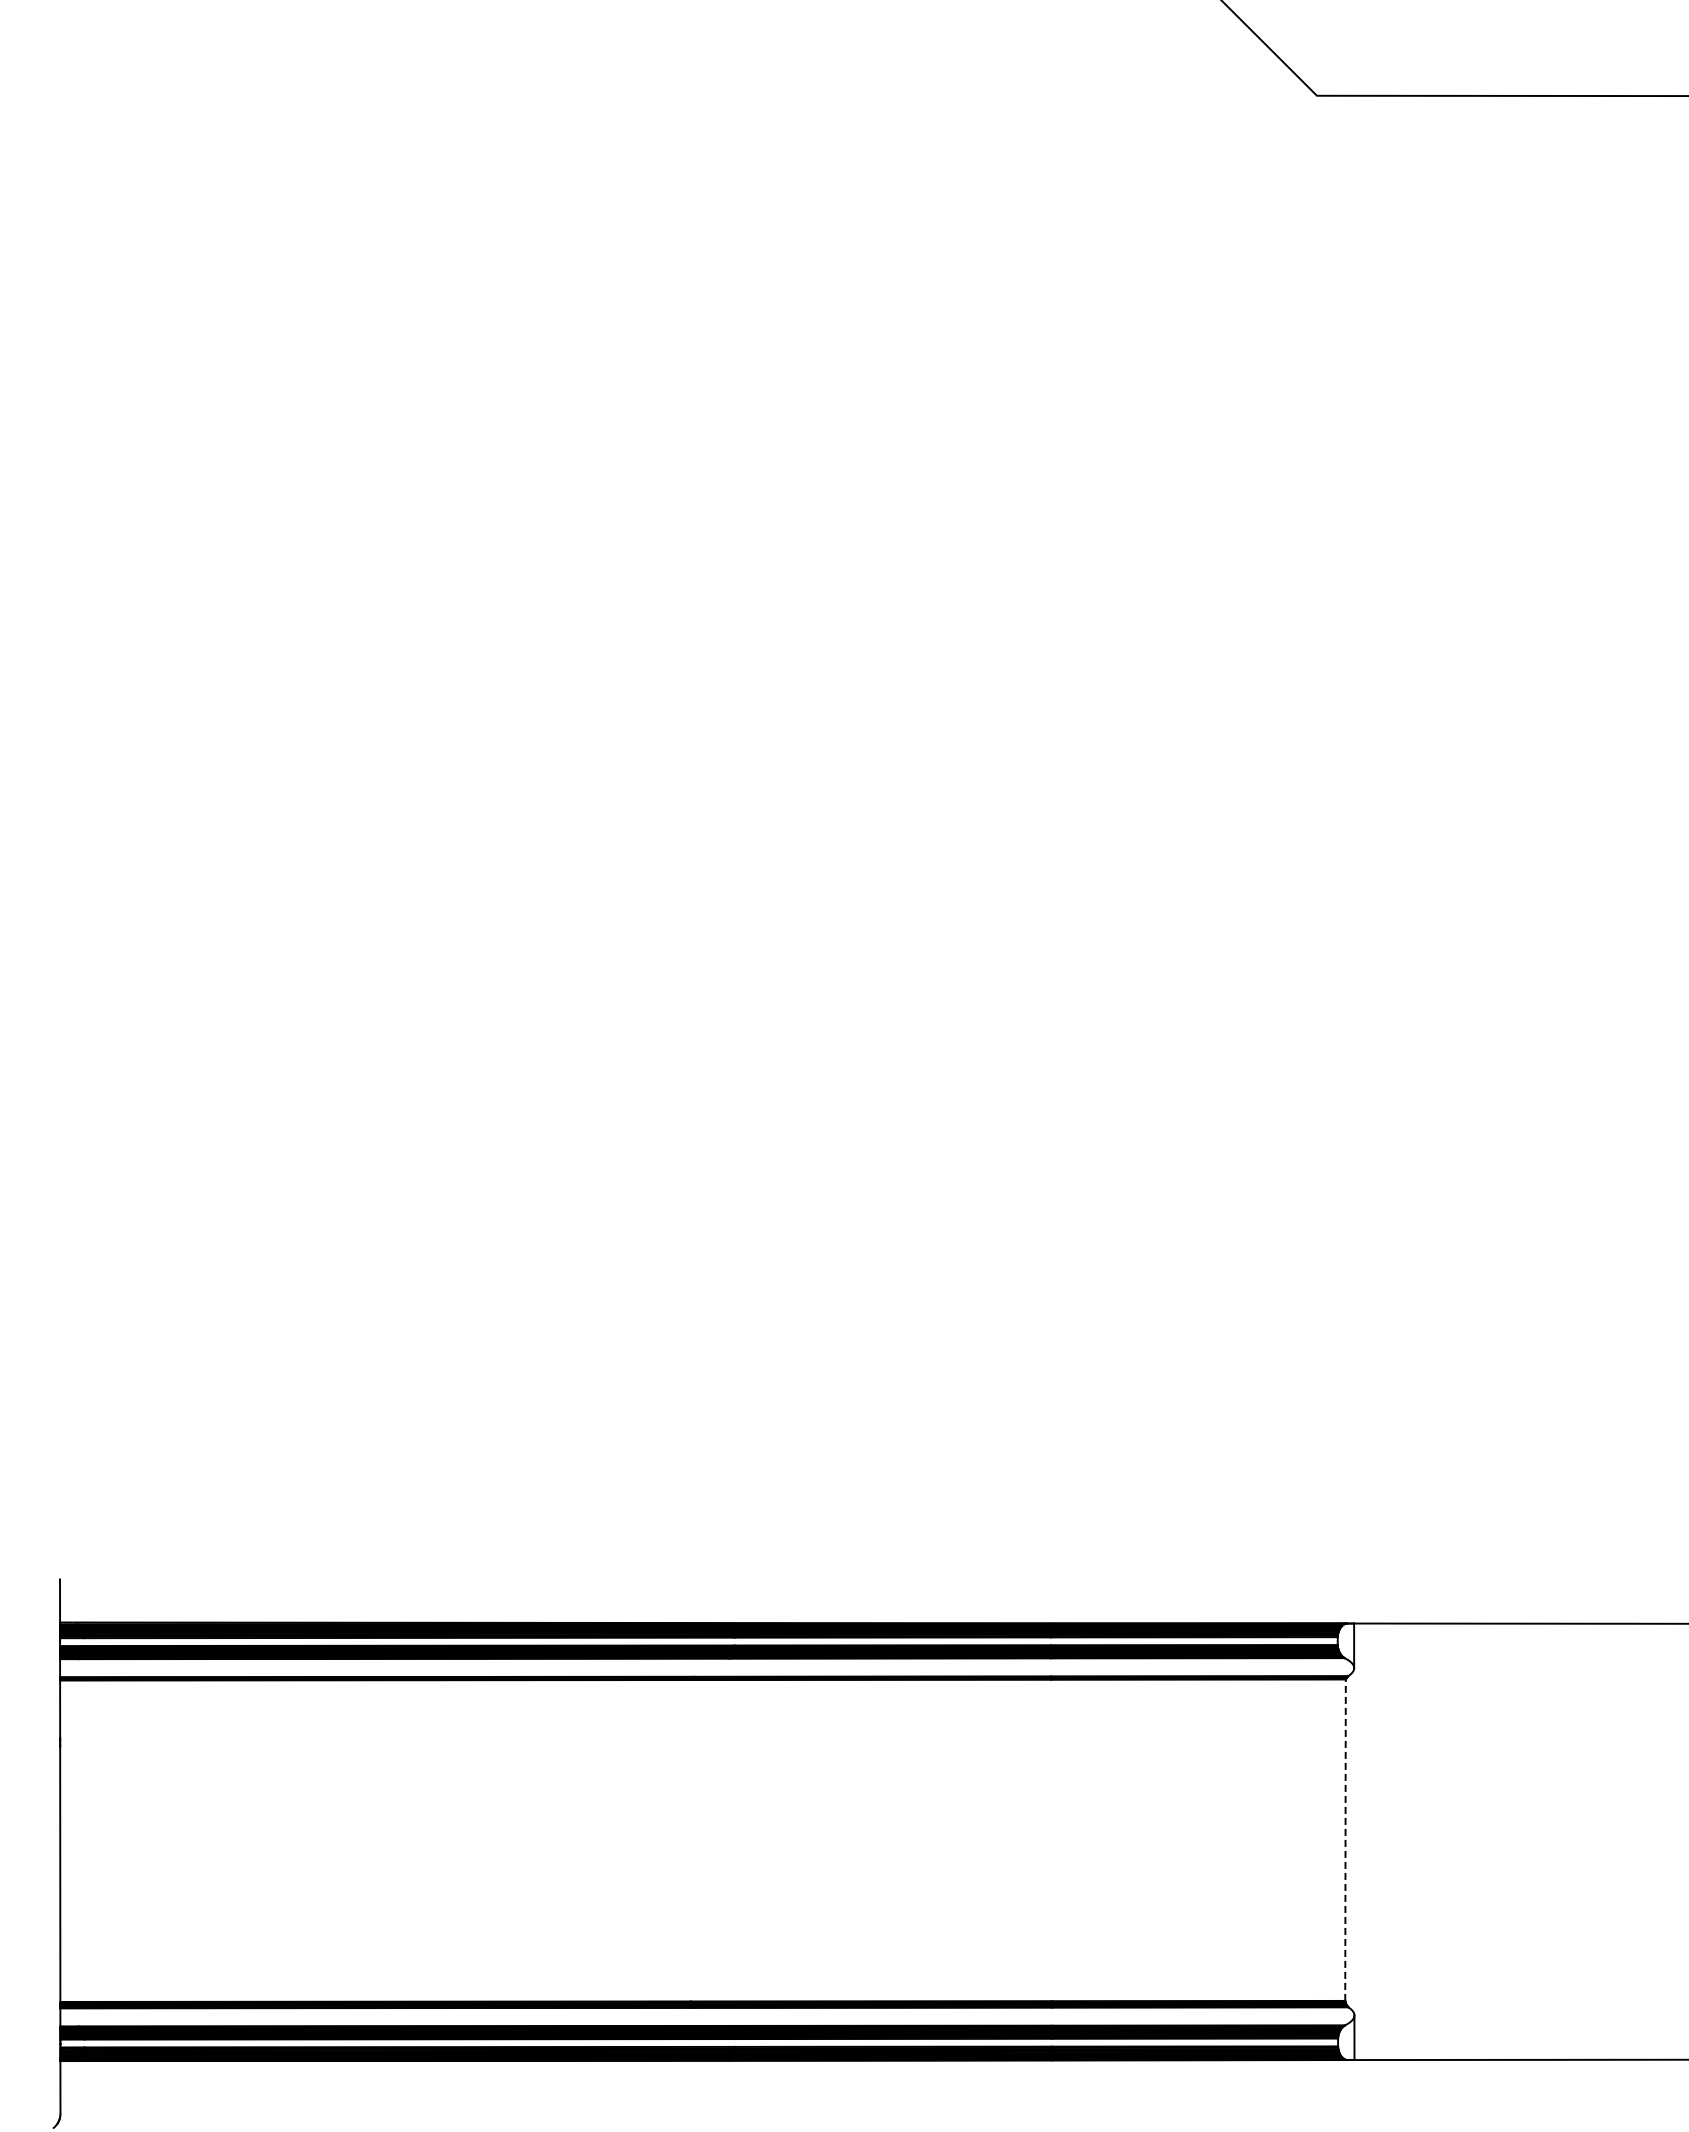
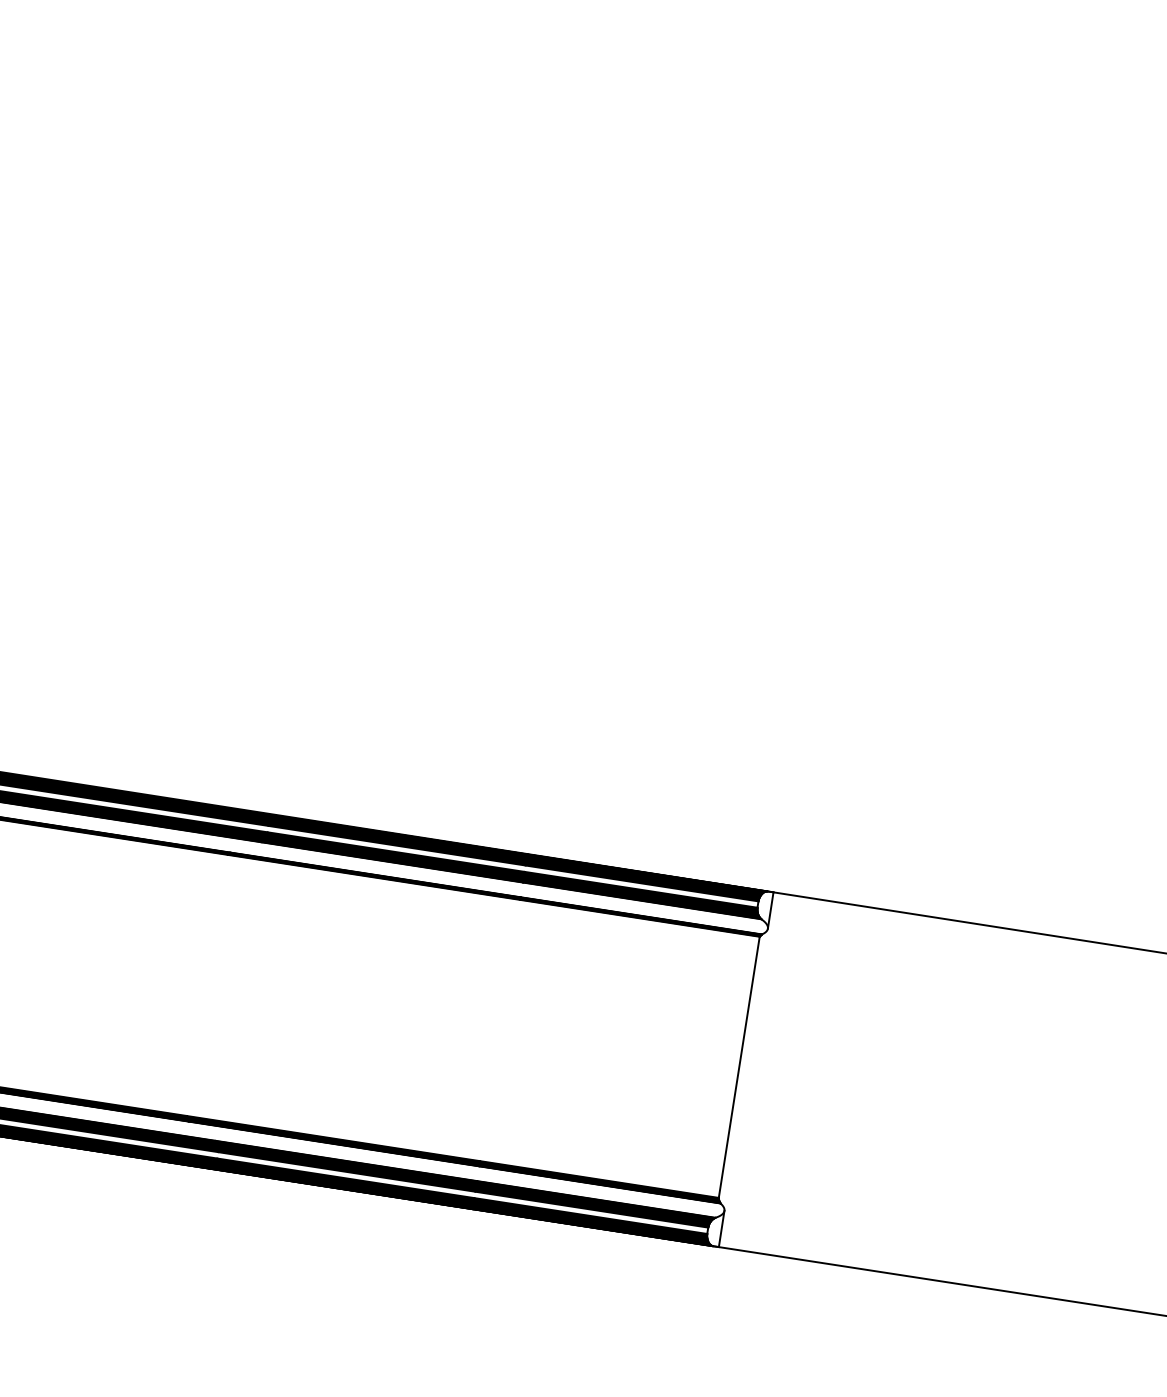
line: (1345, 1840) -> (739, 1067), dashed -> solid

